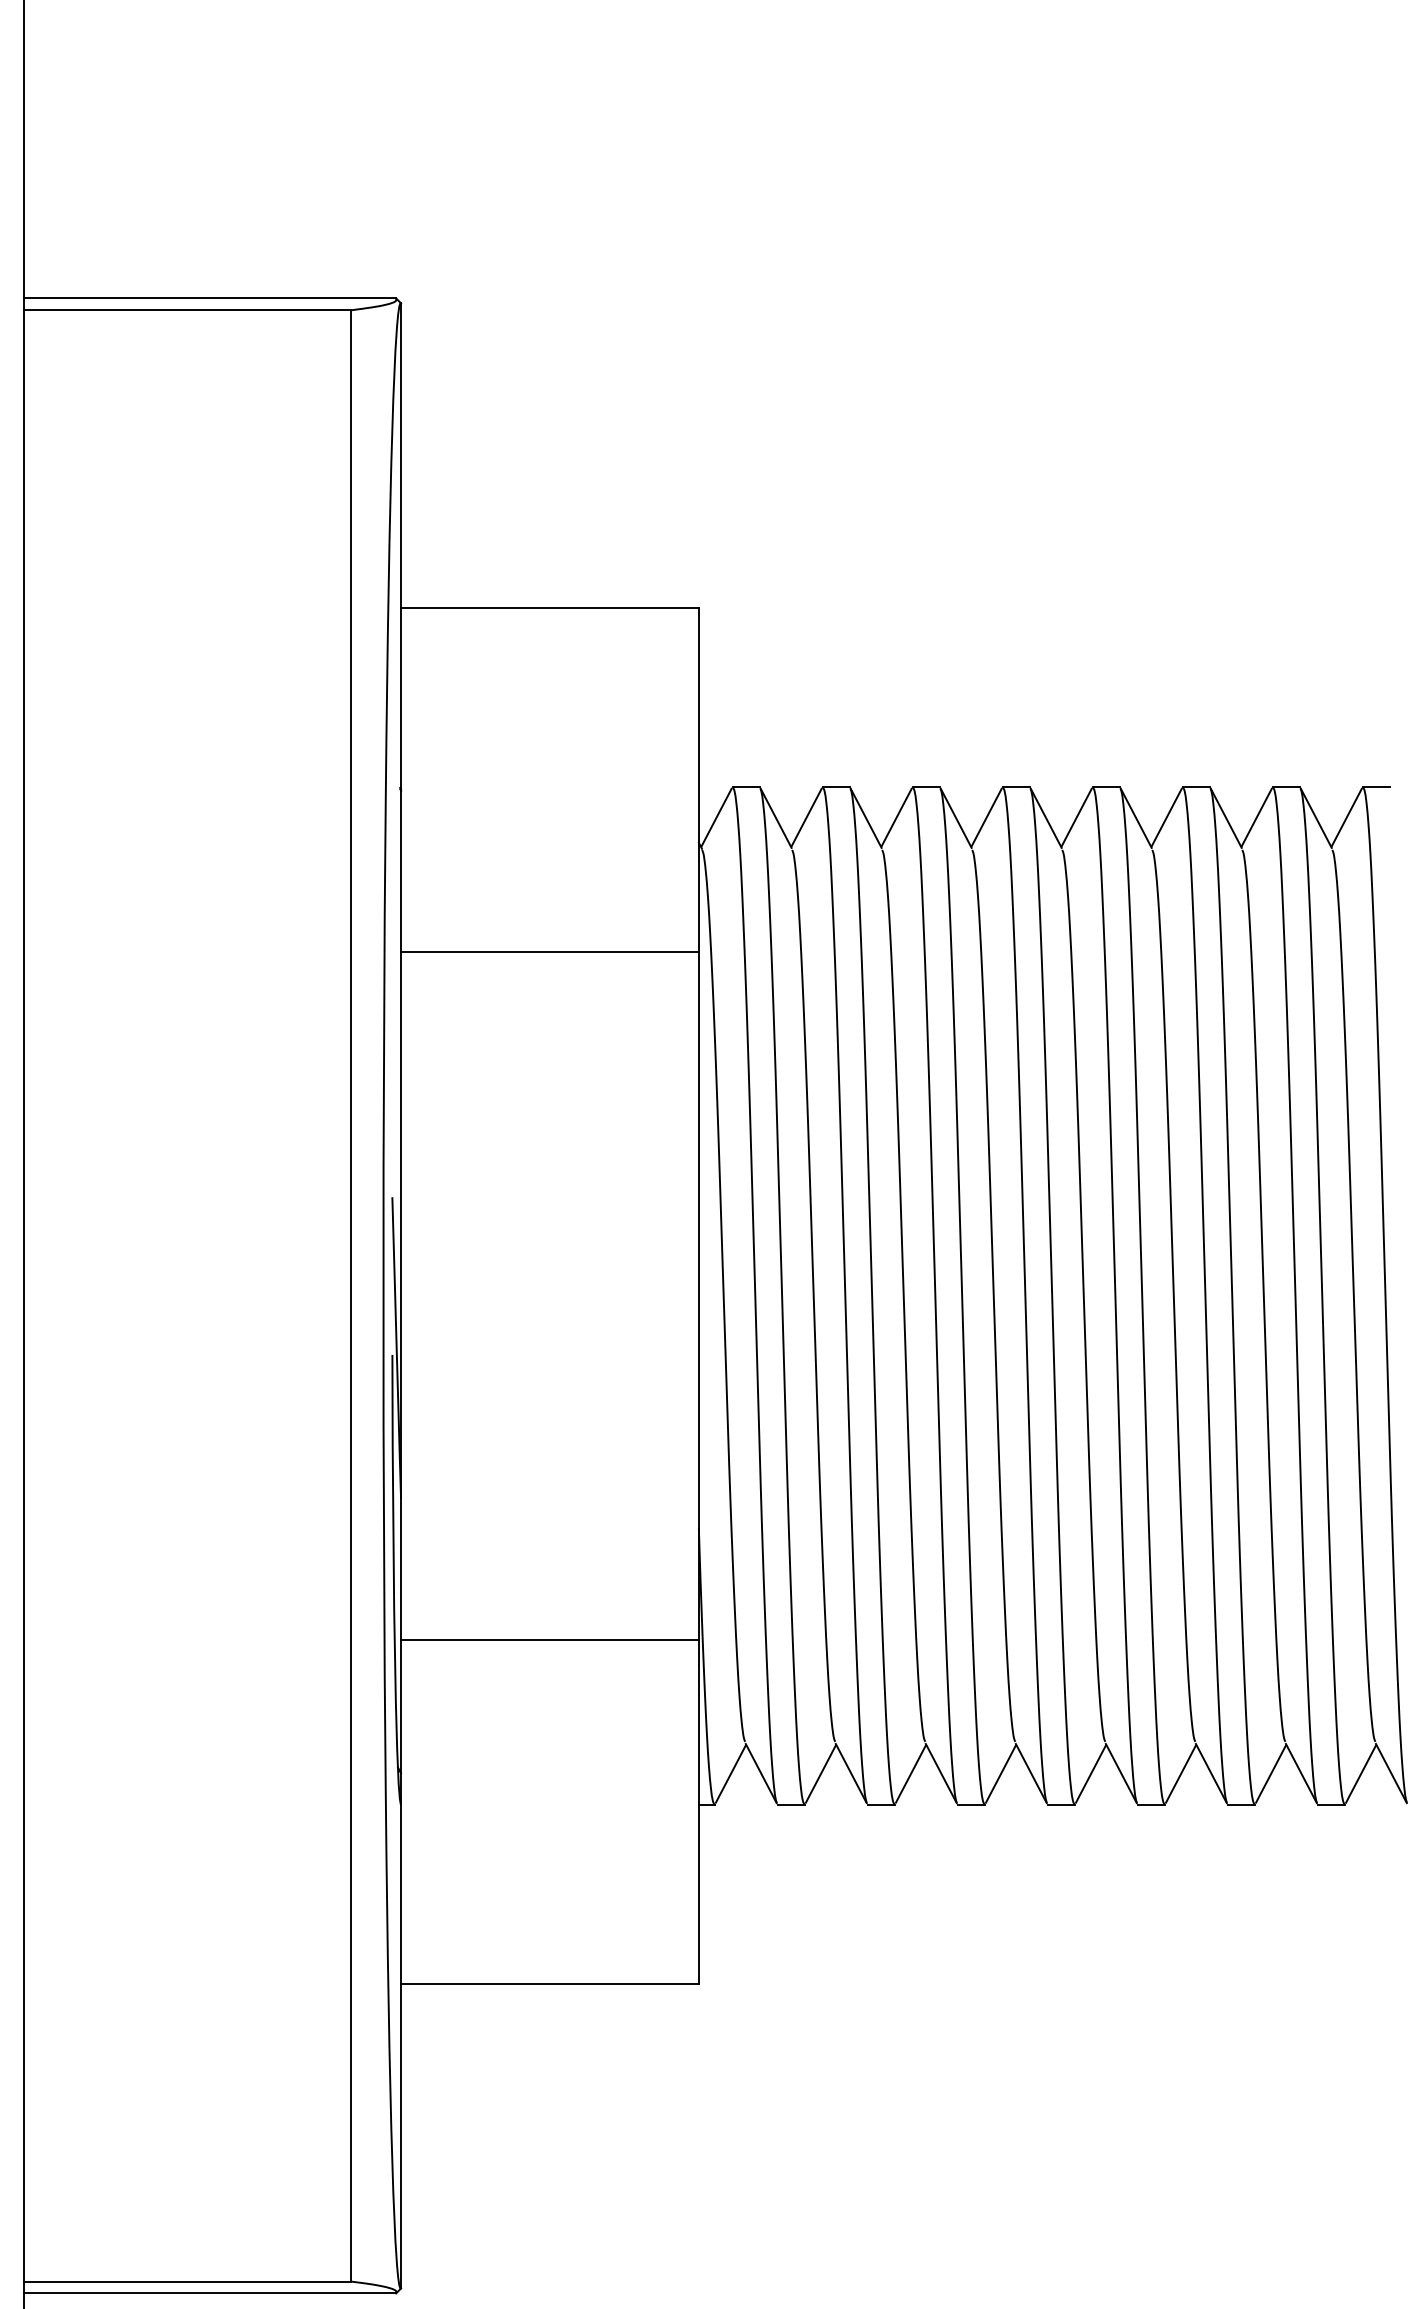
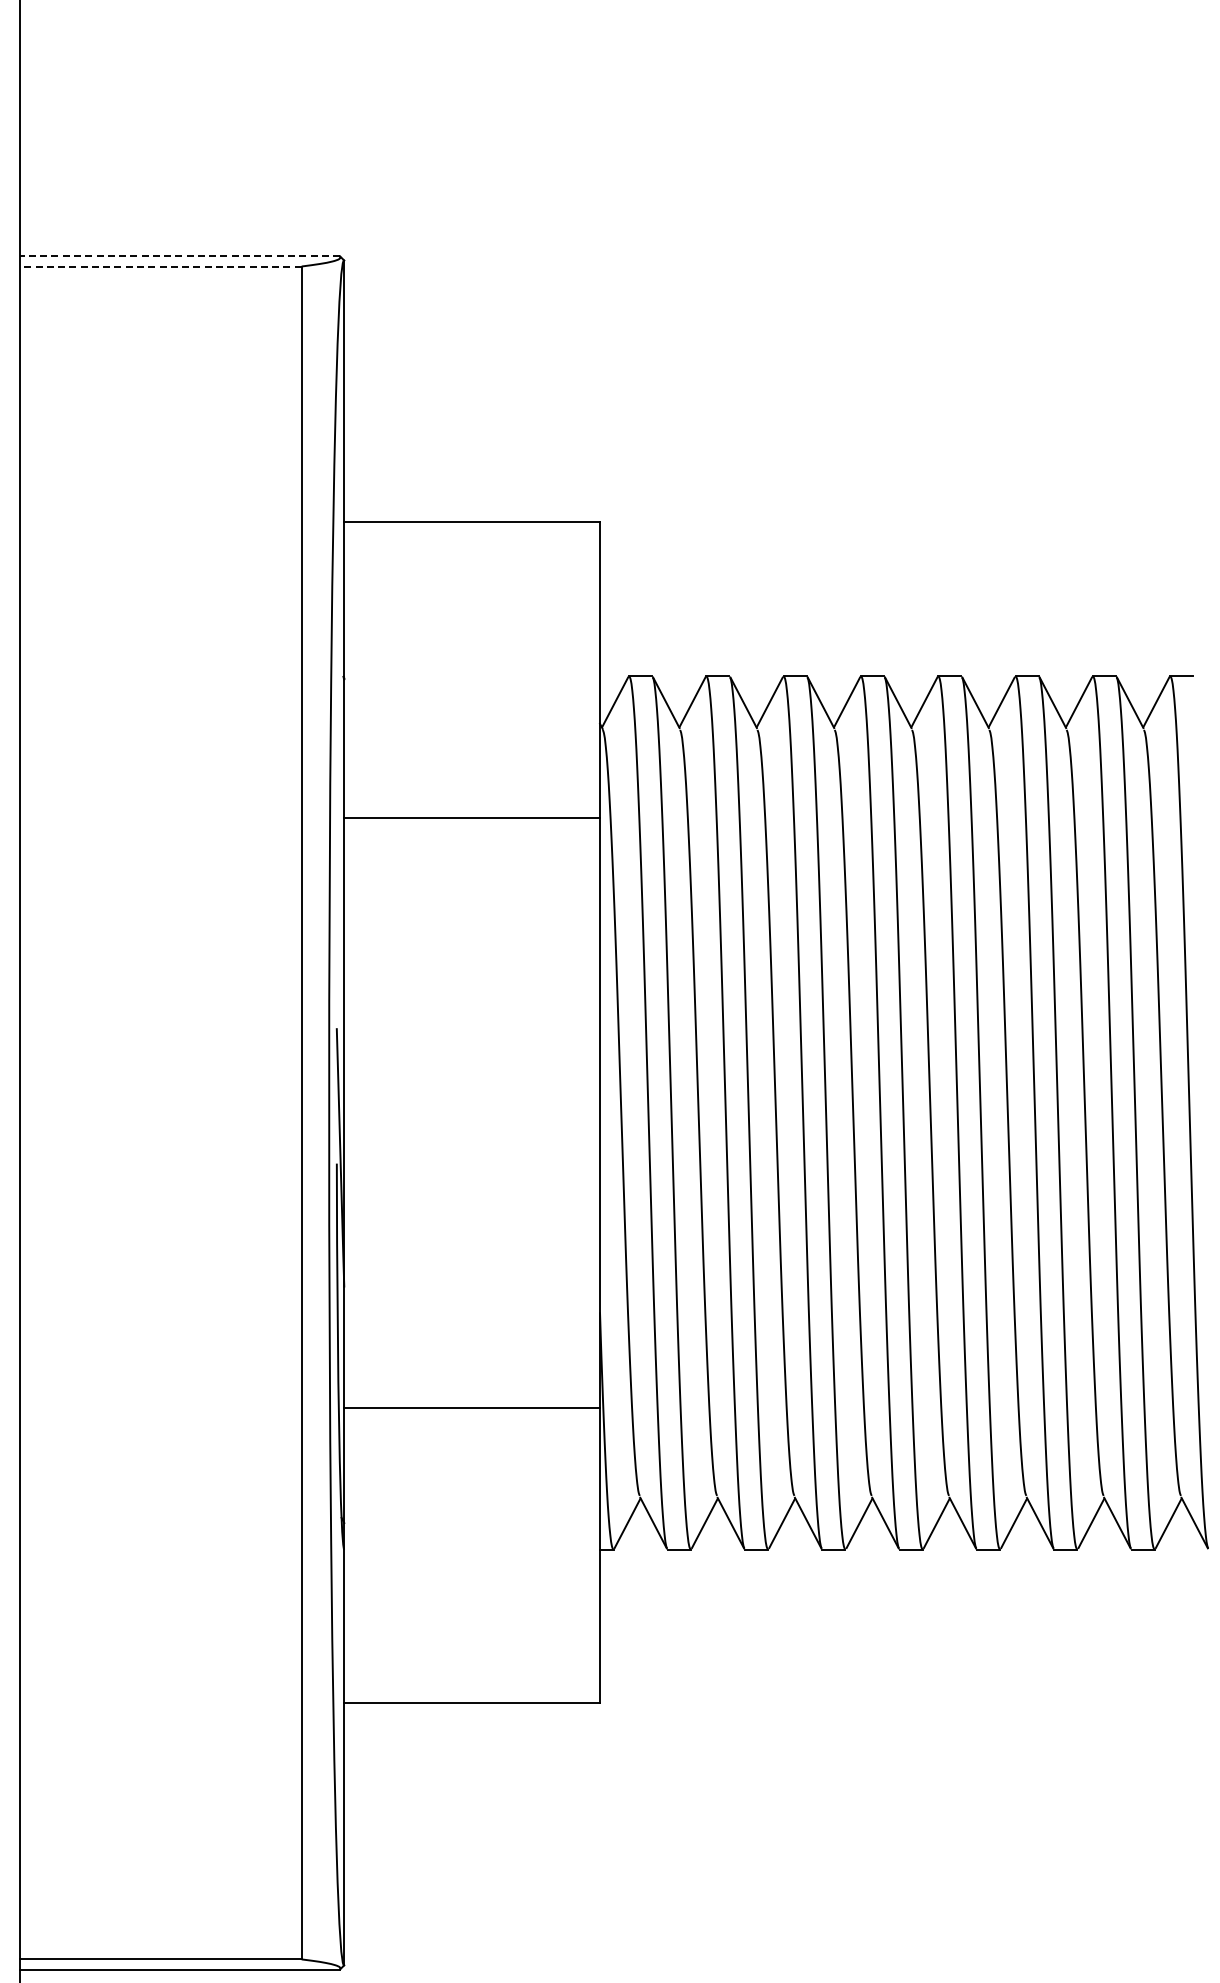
line: (210, 298) -> (180, 256), solid -> dashed
line: (188, 310) -> (161, 266), solid -> dashed

